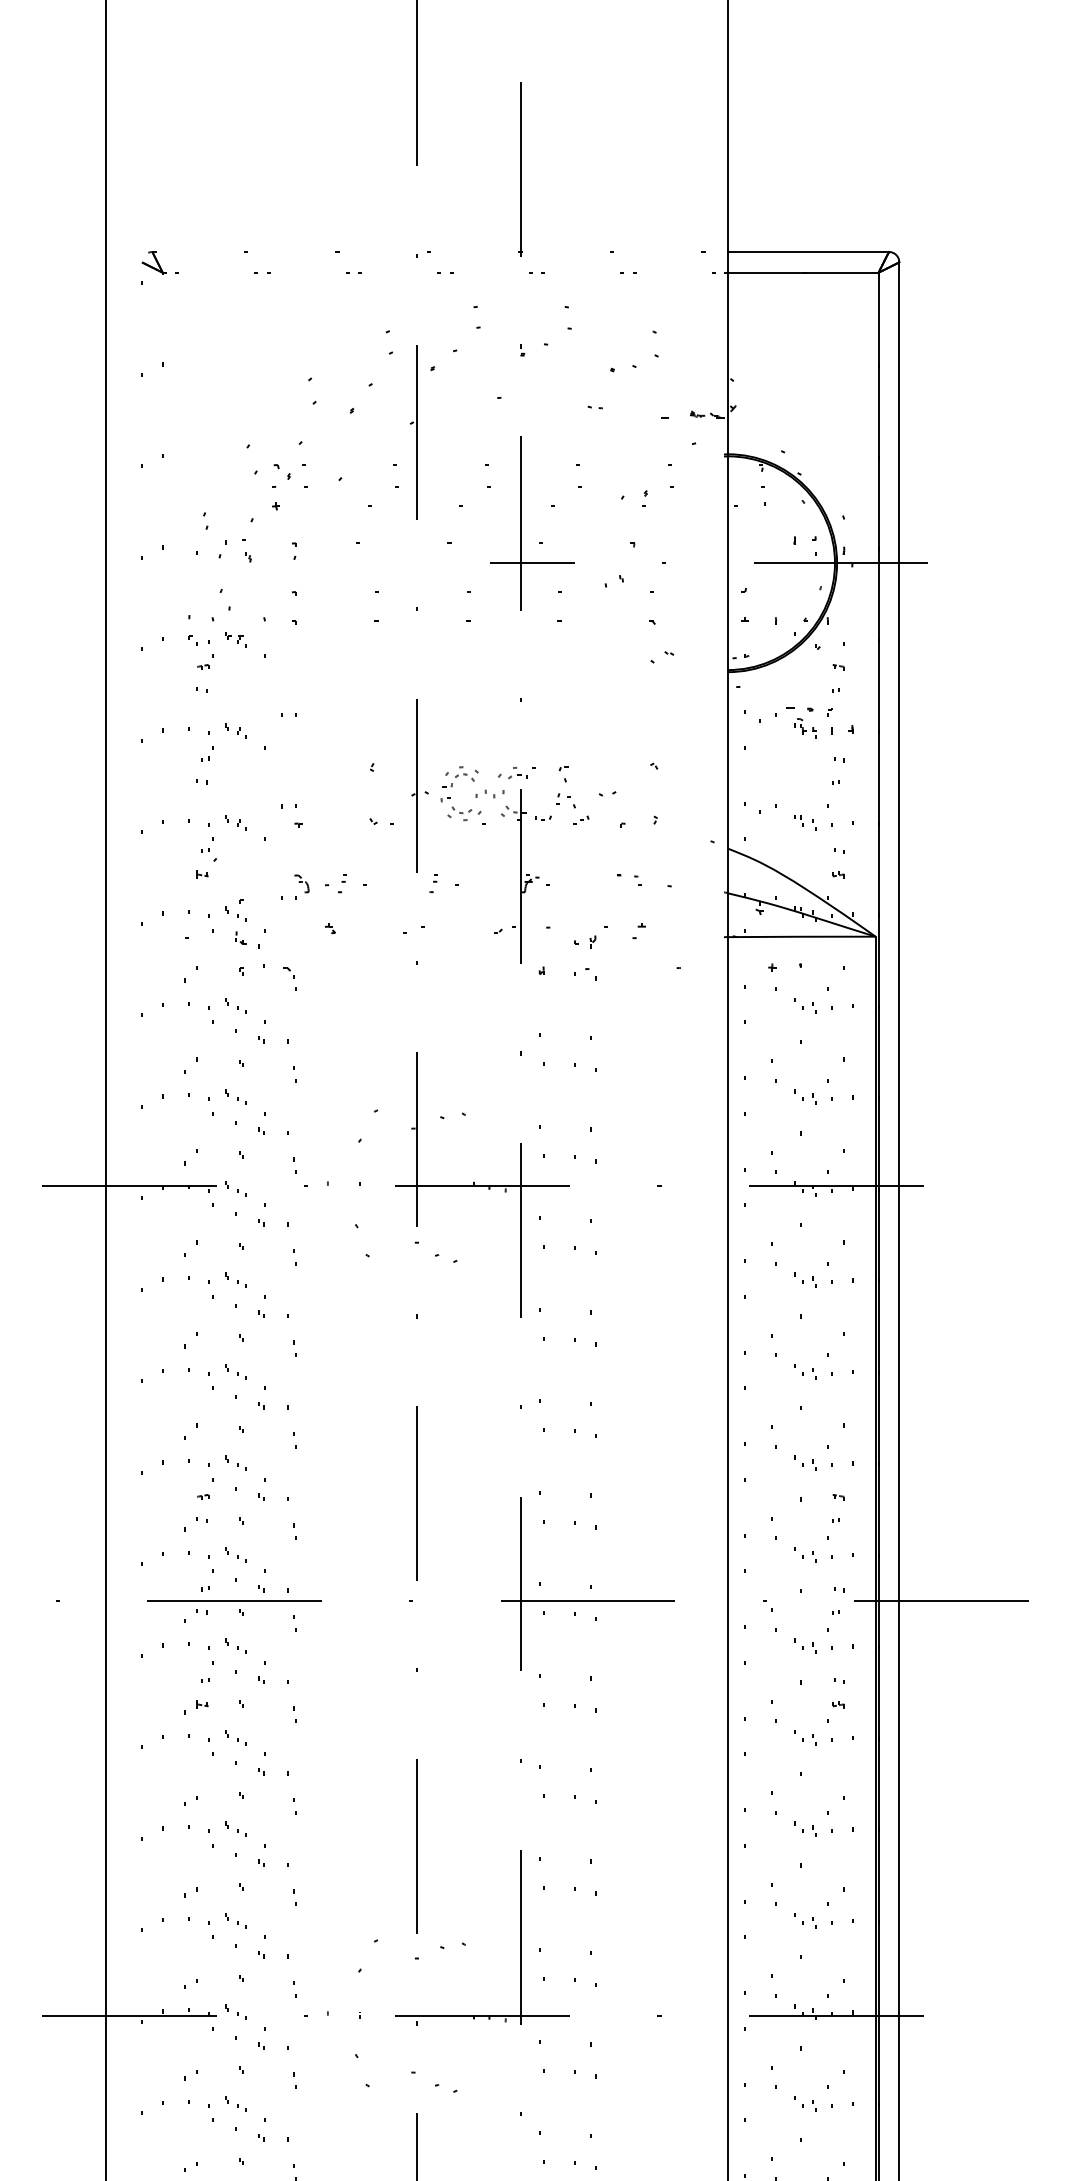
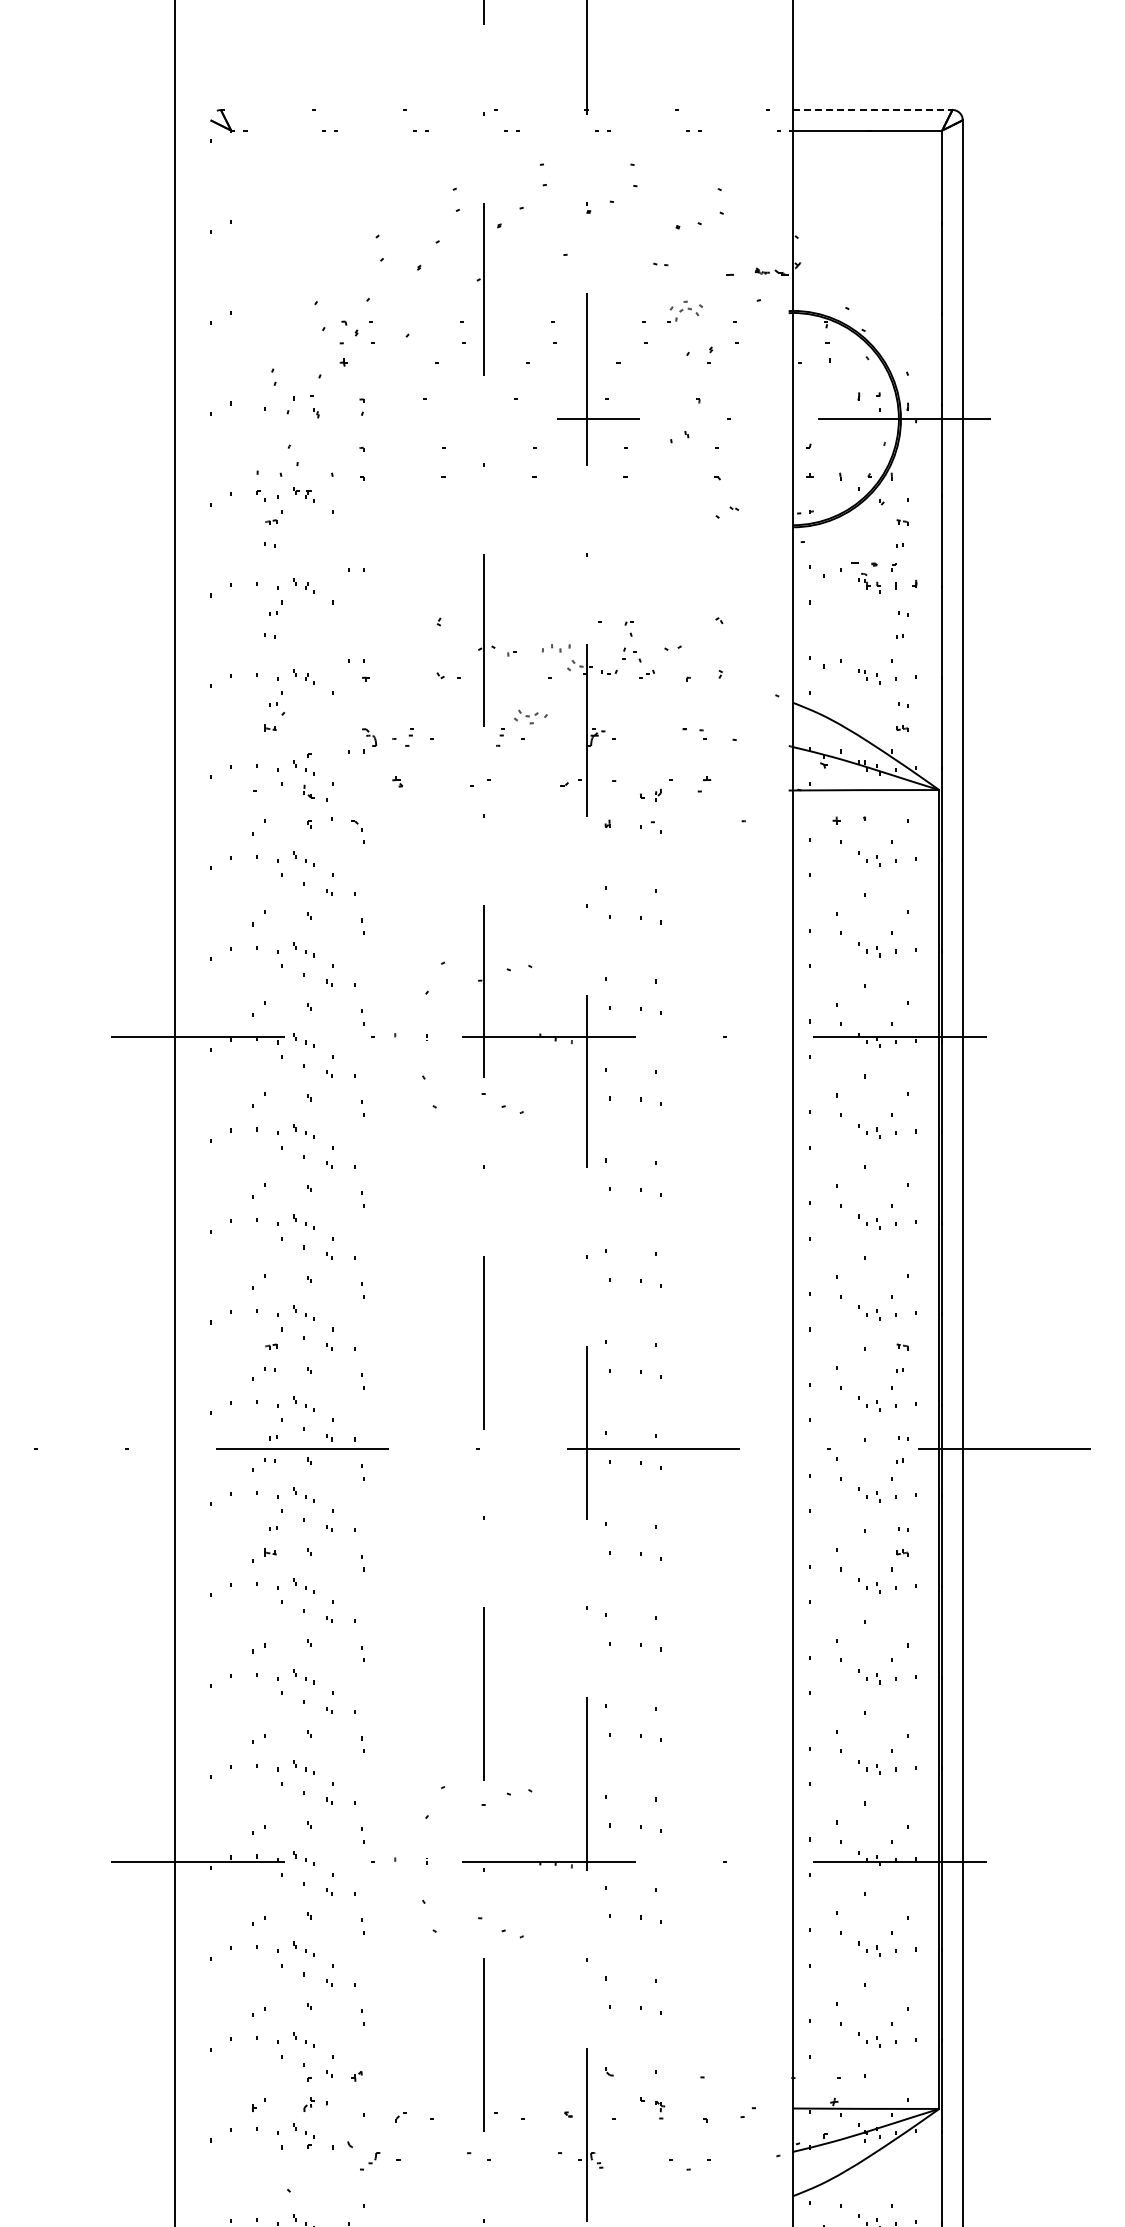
line: (808, 252) -> (872, 110), solid -> dashed
part: (512, 773) -> (578, 627), removed
part: (460, 777) -> (684, 311), moved
part: (464, 813) -> (530, 716), moved

